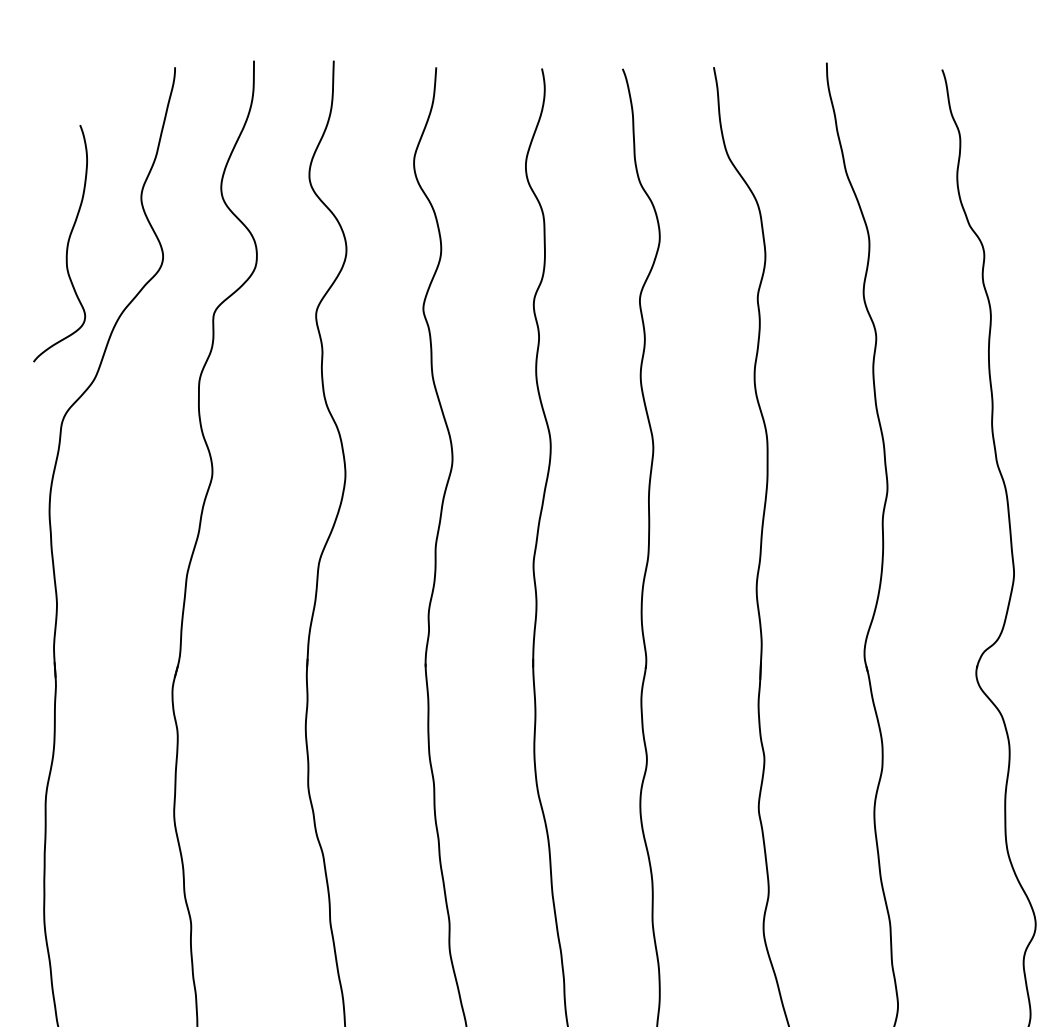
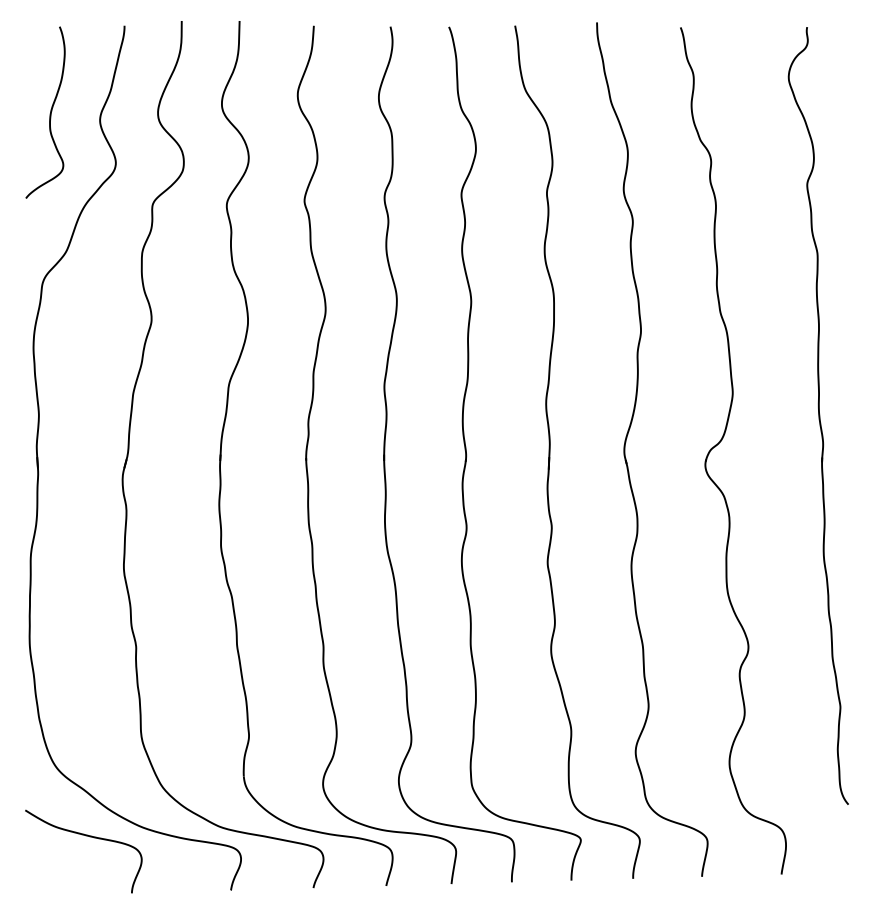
curve: (66, 244) -> (49, 113), moved

